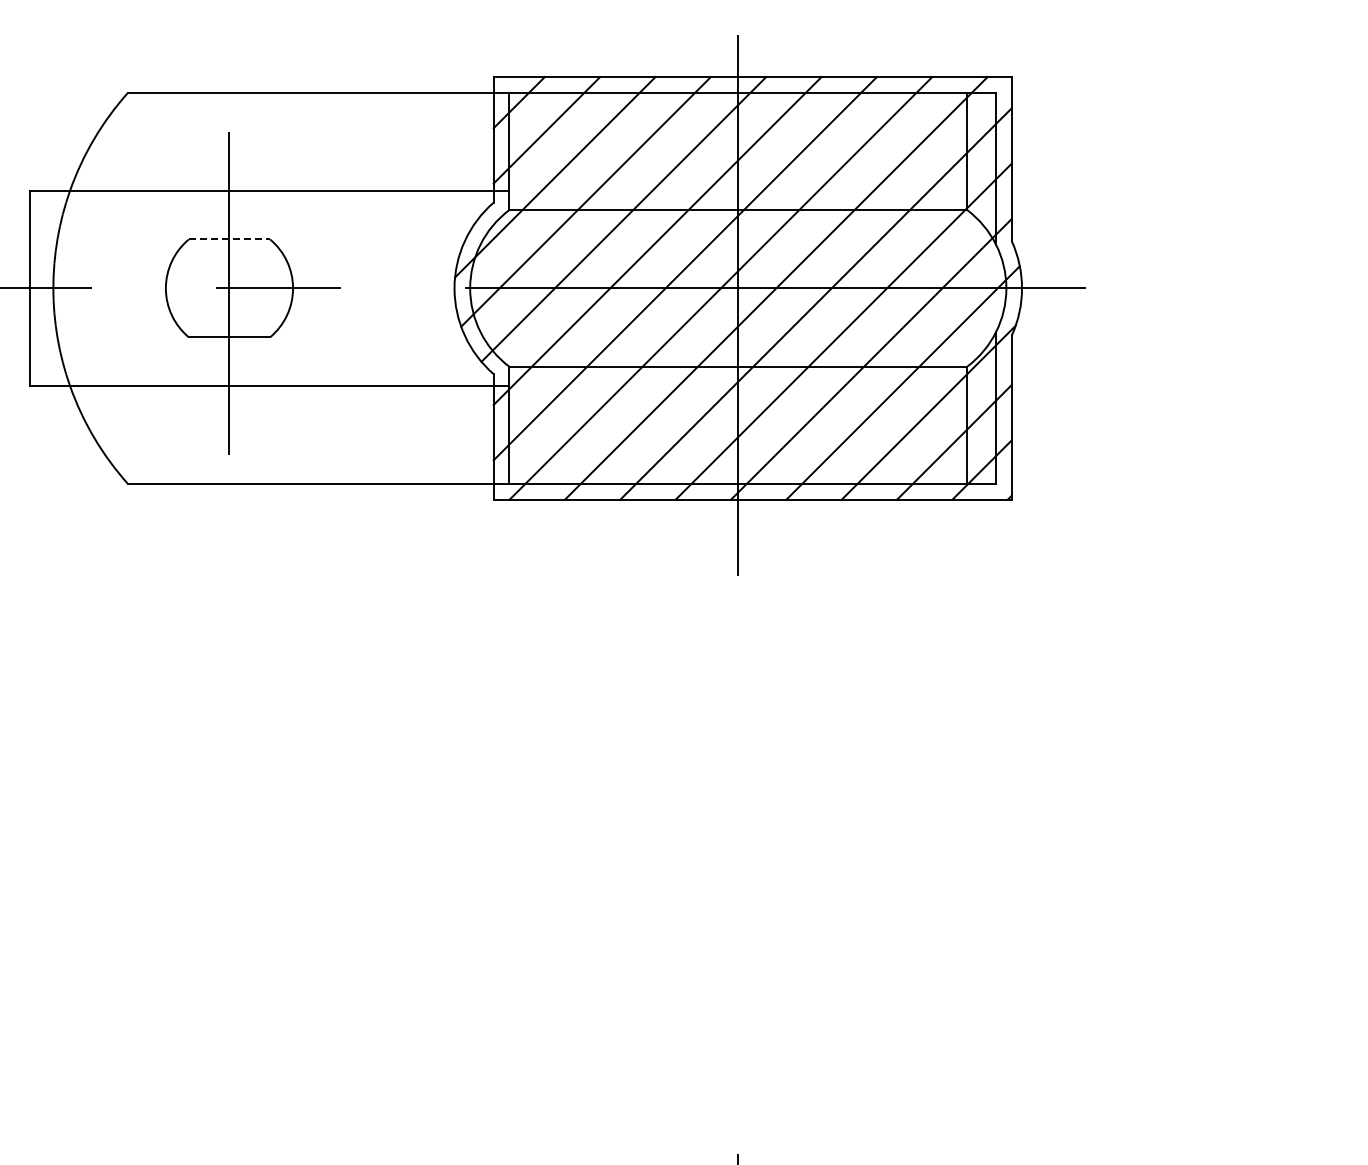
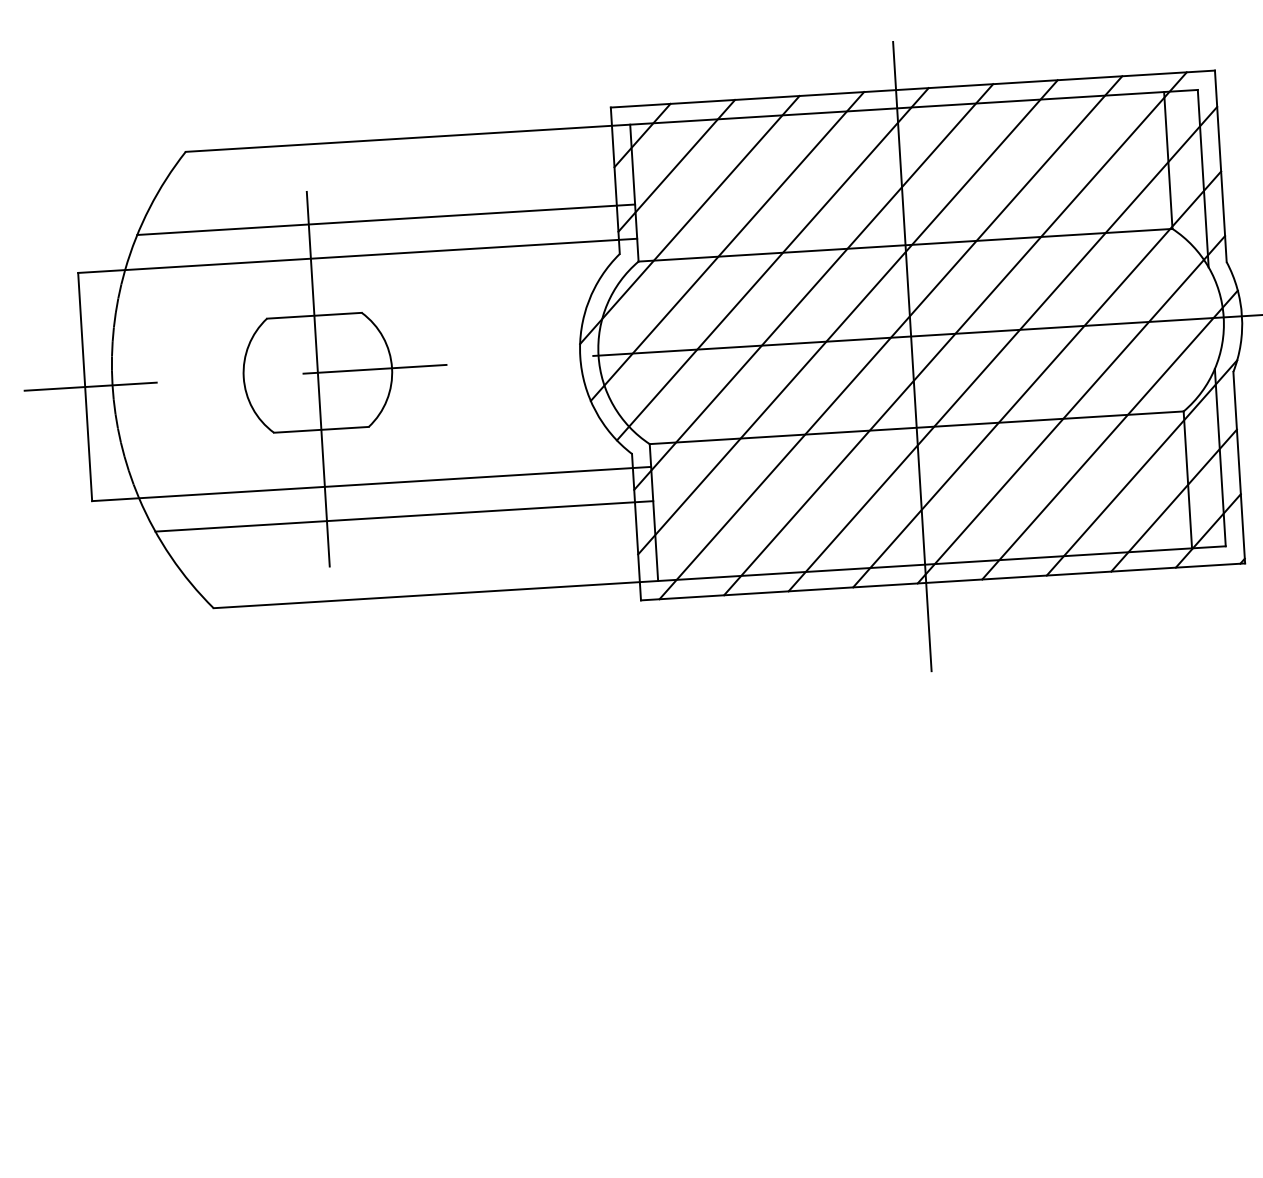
line: (295, 161) -> (385, 220), added
line: (229, 239) -> (314, 315), dashed -> solid
line: (295, 415) -> (403, 516), added

